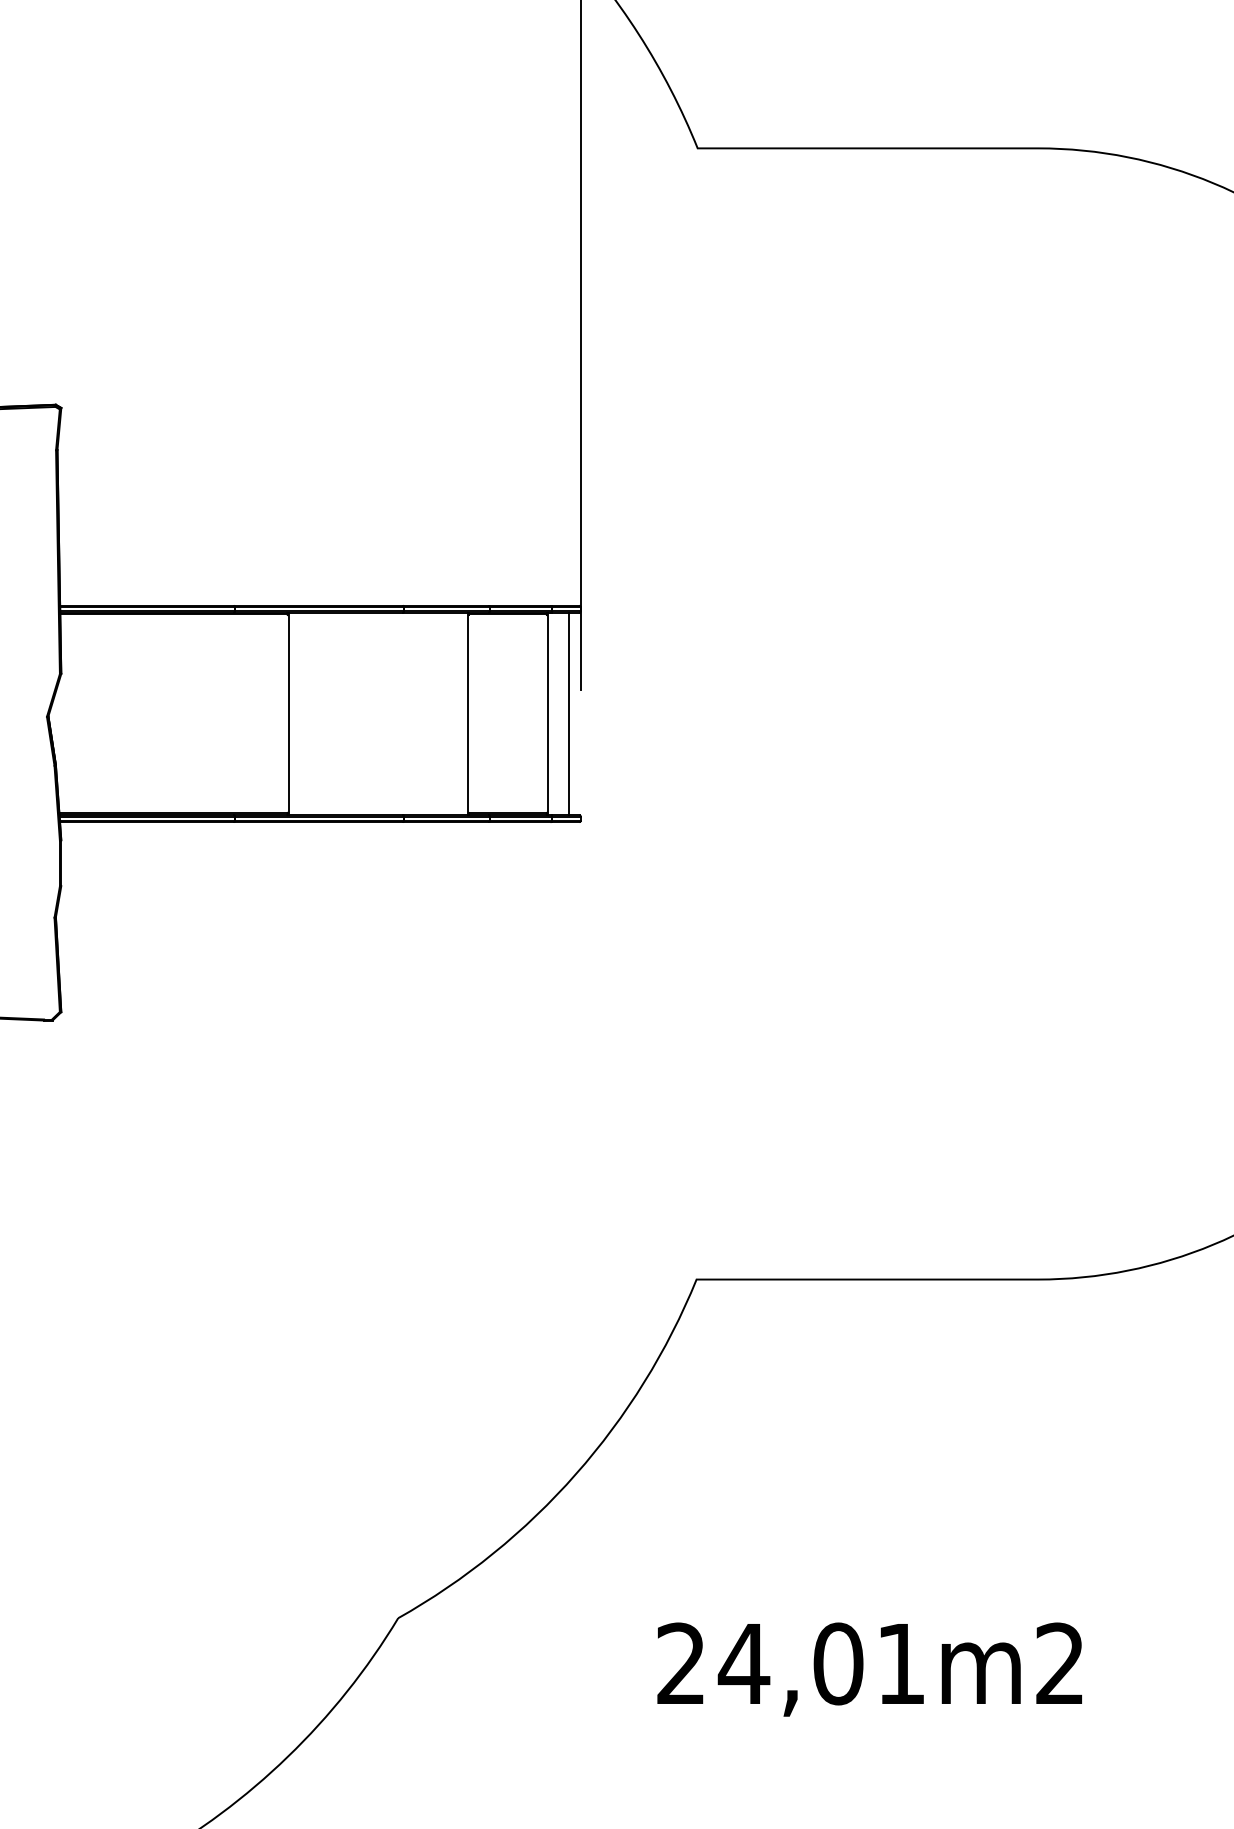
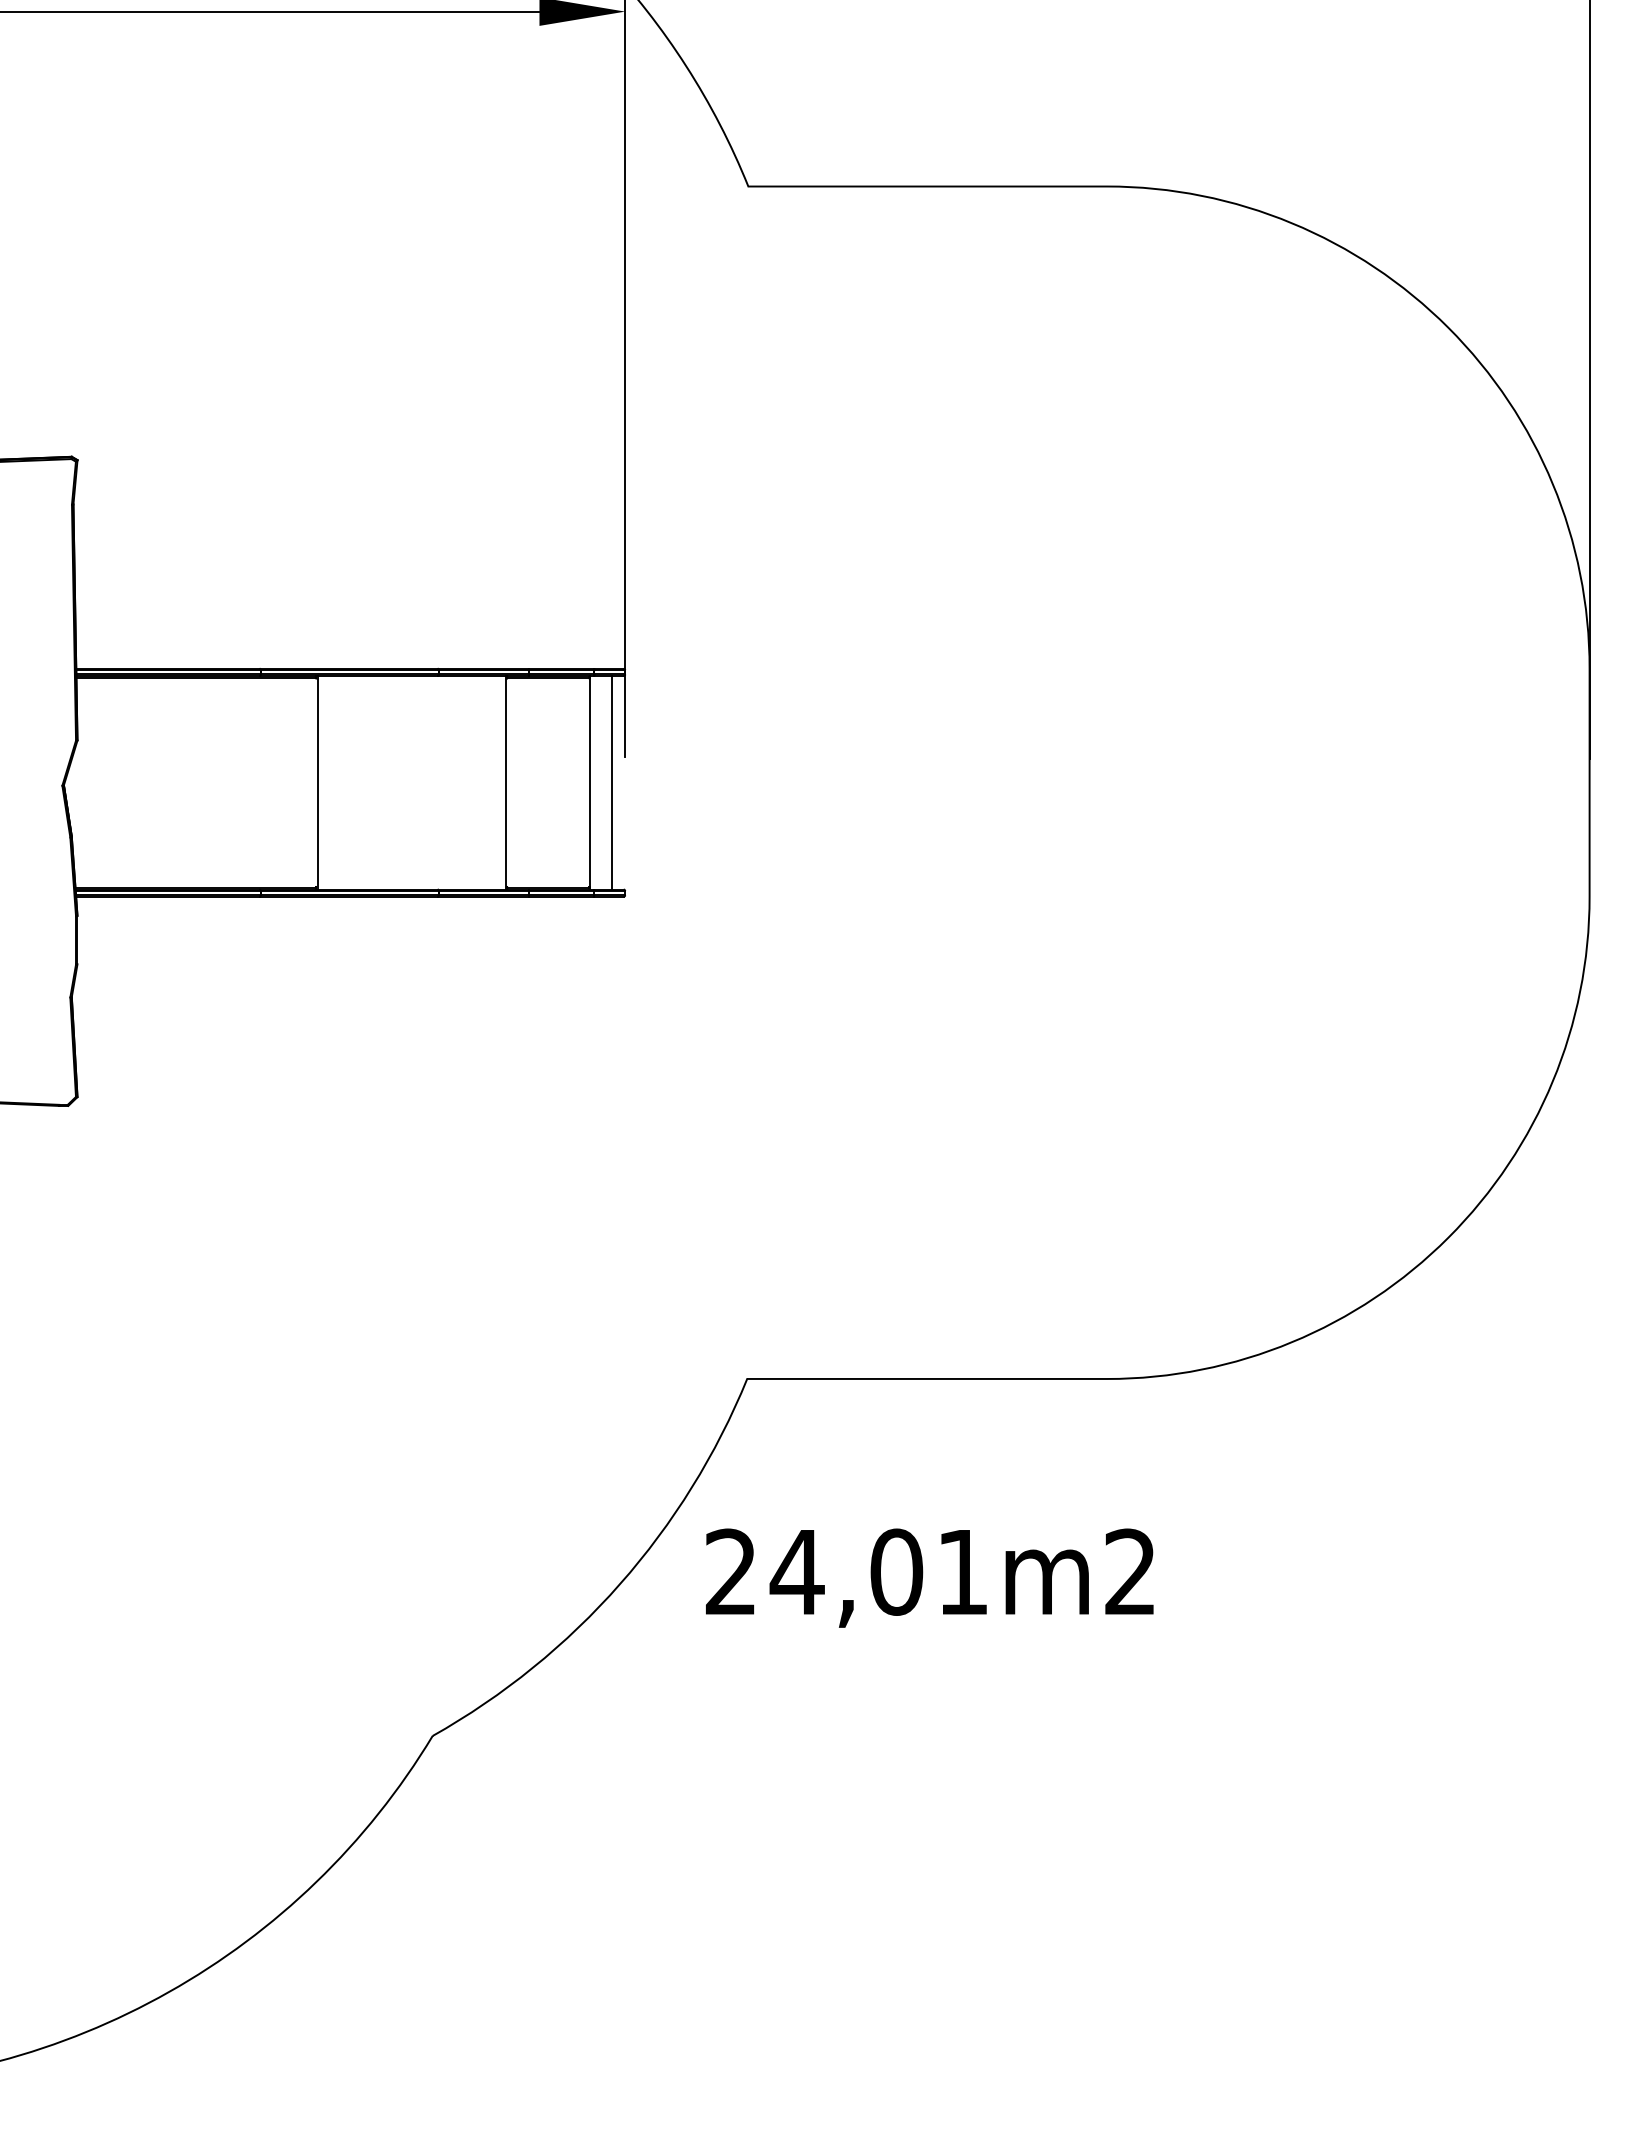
text: (869, 1668) -> (929, 1577), moved

